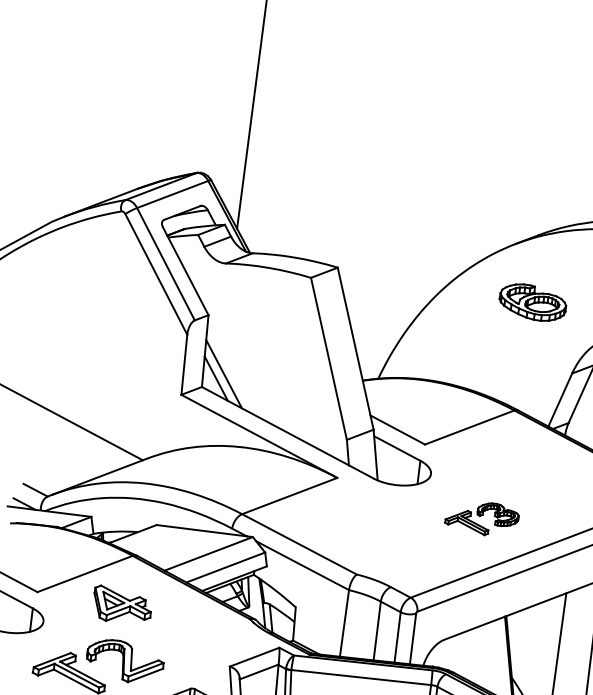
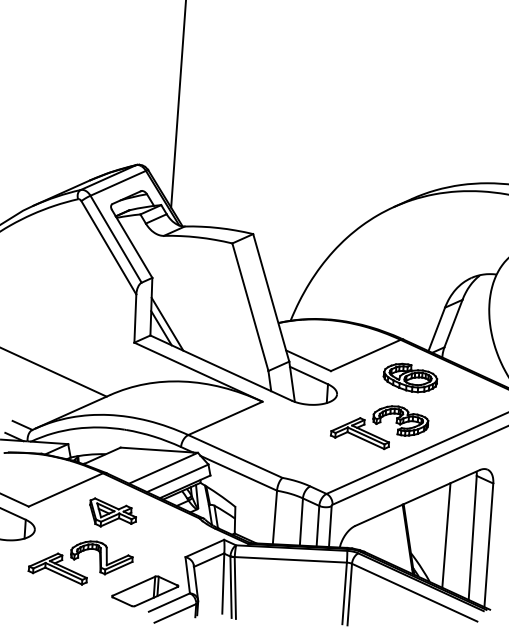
part: (533, 302) -> (410, 377), moved
part: (481, 518) -> (379, 427), size x1.67
part: (121, 604) -> (112, 512), moved

